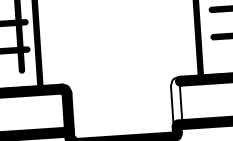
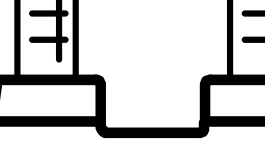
fill: (179, 102) -> (207, 100), added

